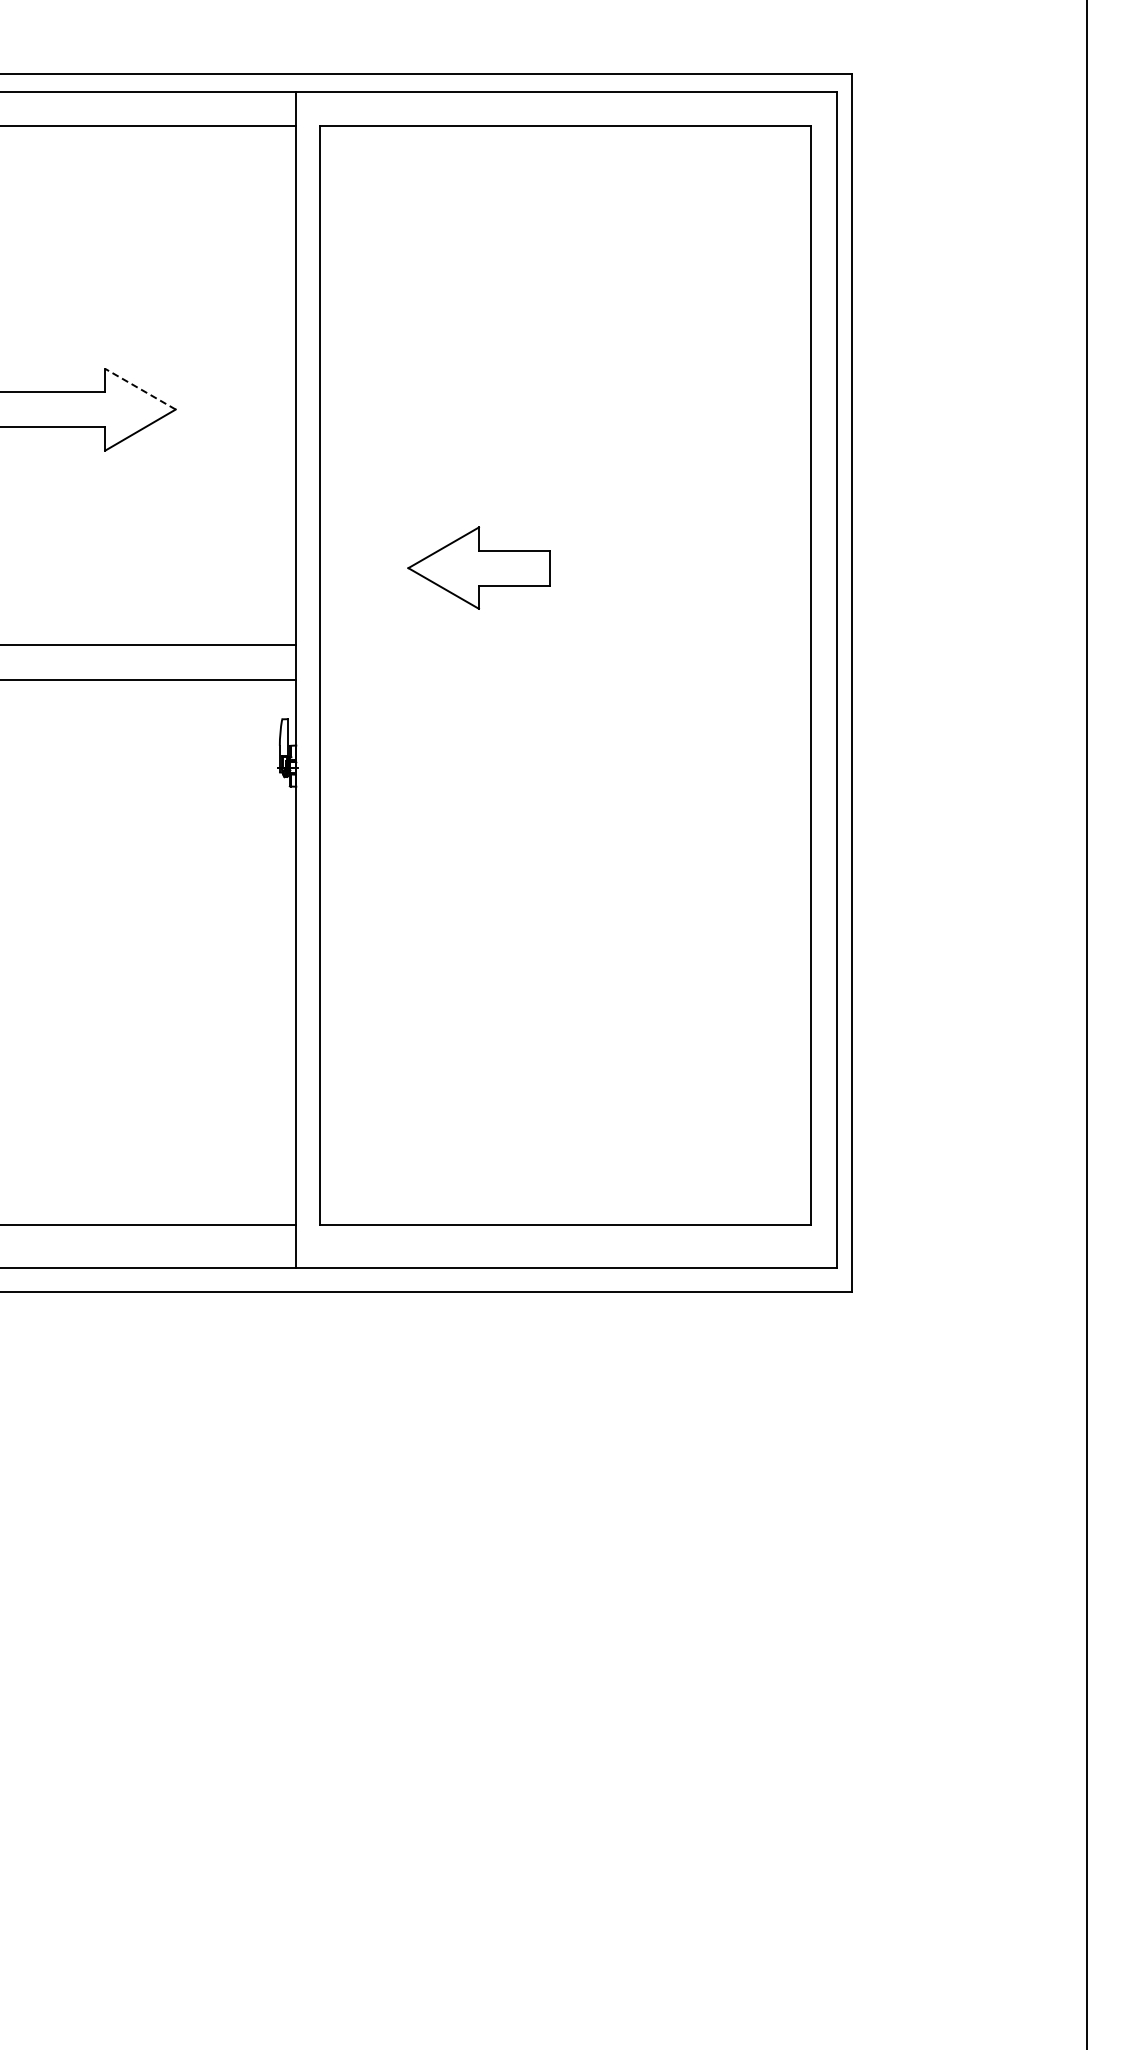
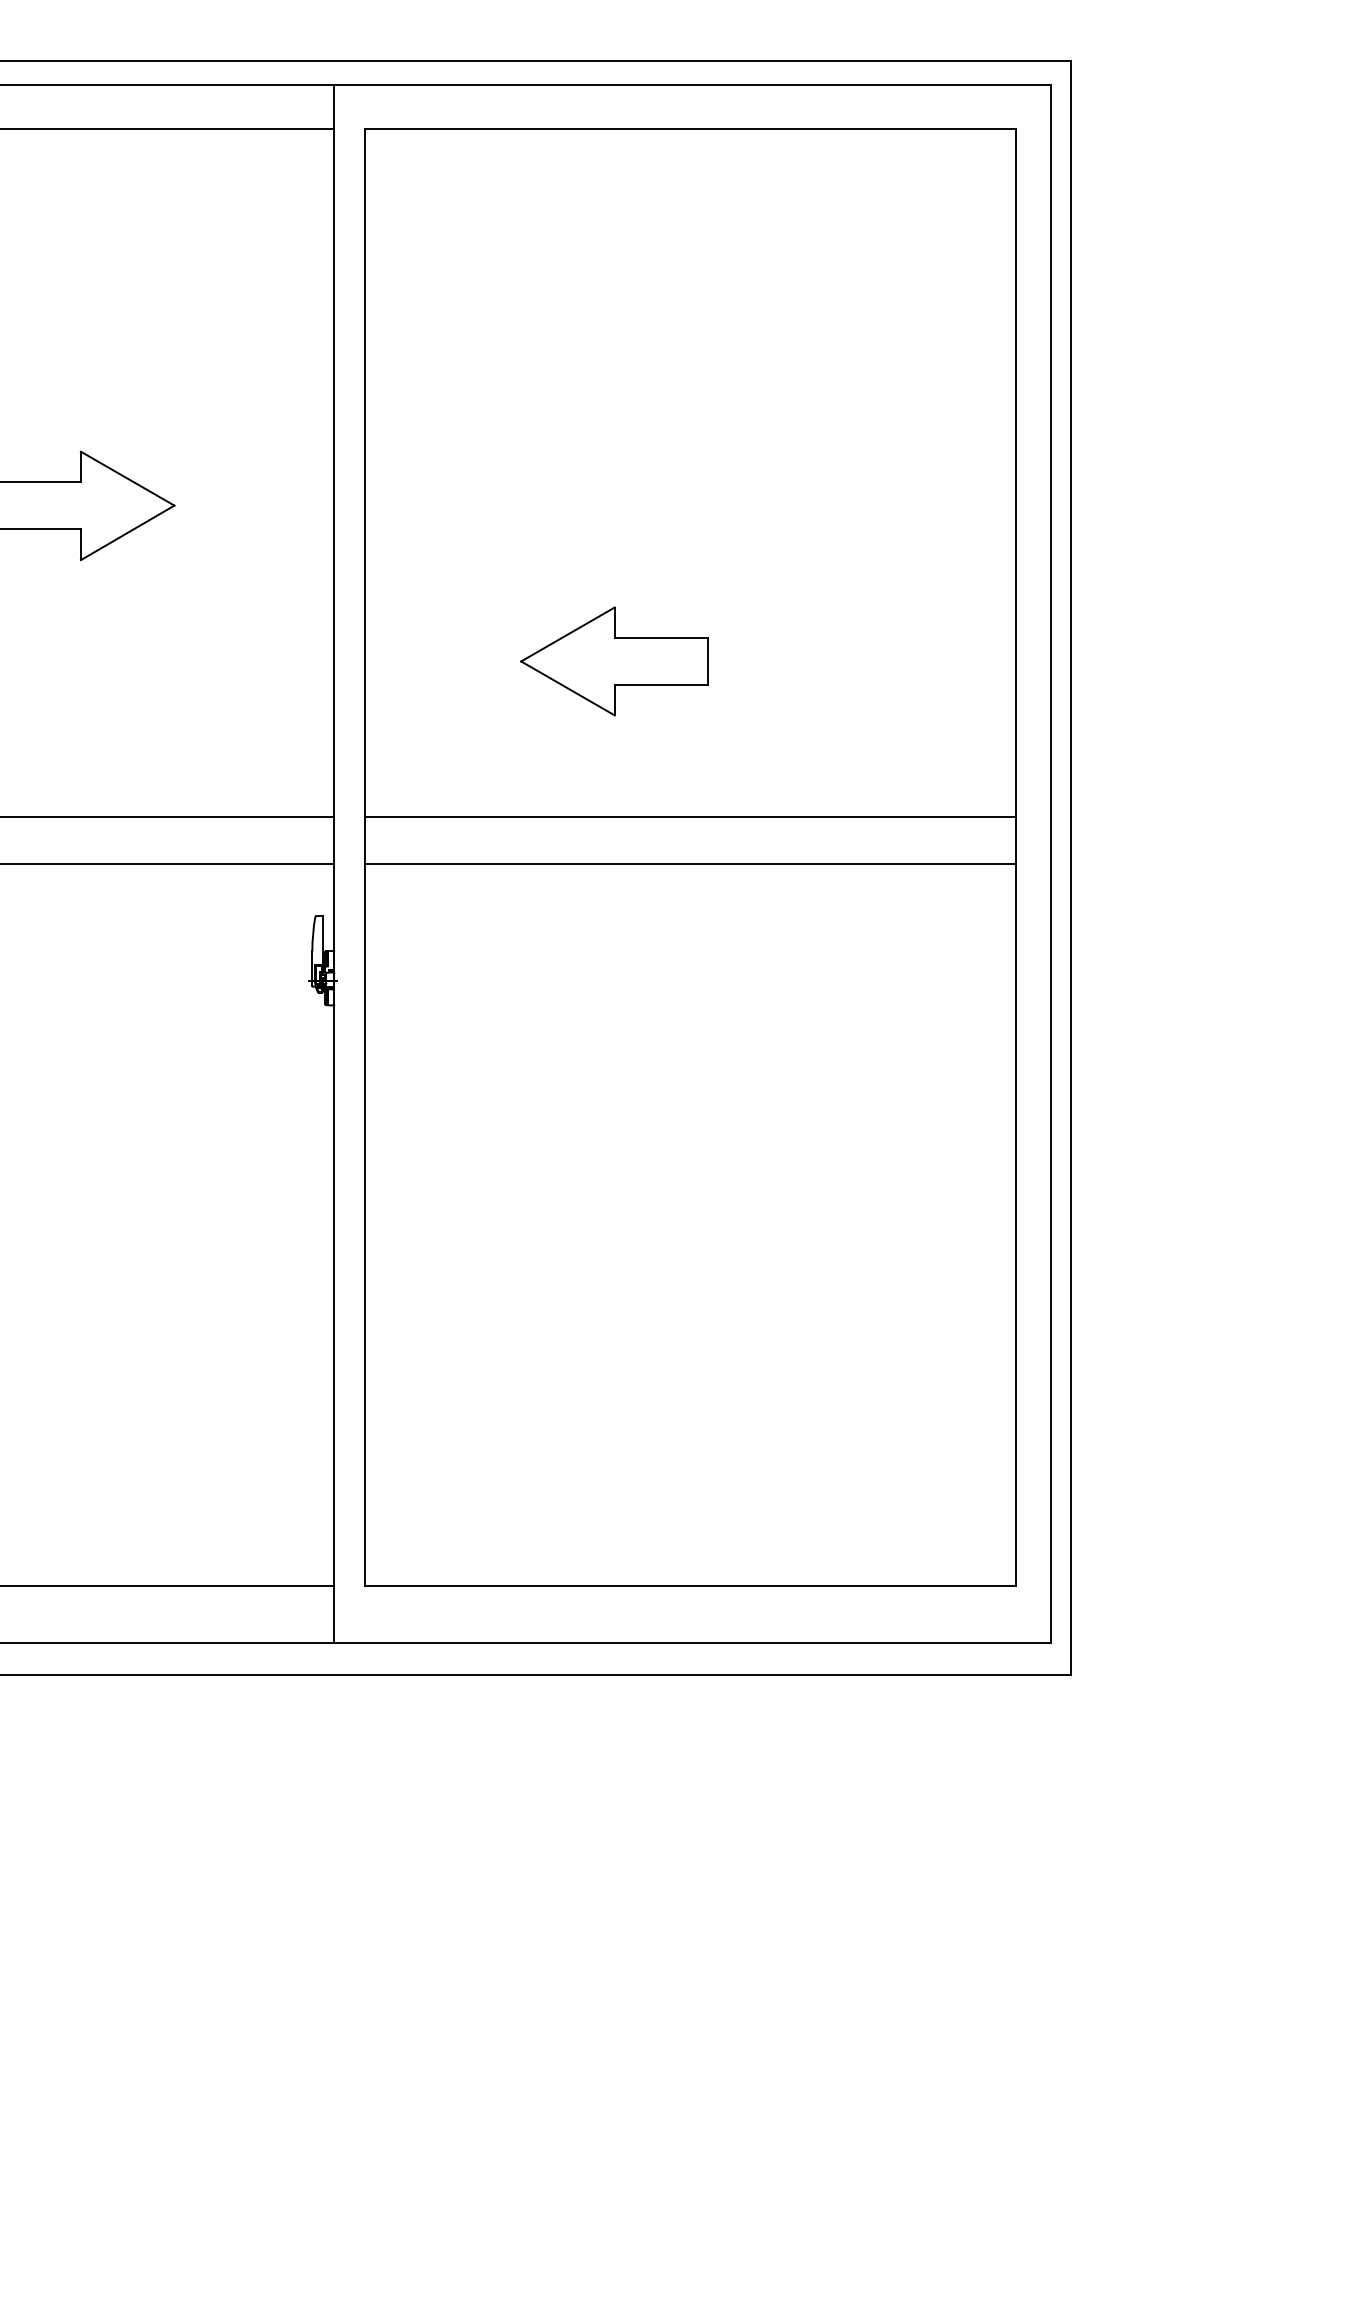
line: (140, 389) -> (127, 479), dashed -> solid
part: (478, 567) -> (614, 660), moved
line: (564, 644) -> (689, 816), added
line: (564, 680) -> (689, 864), added

